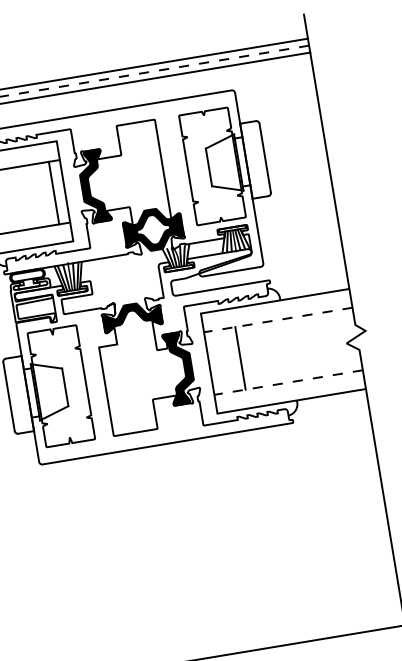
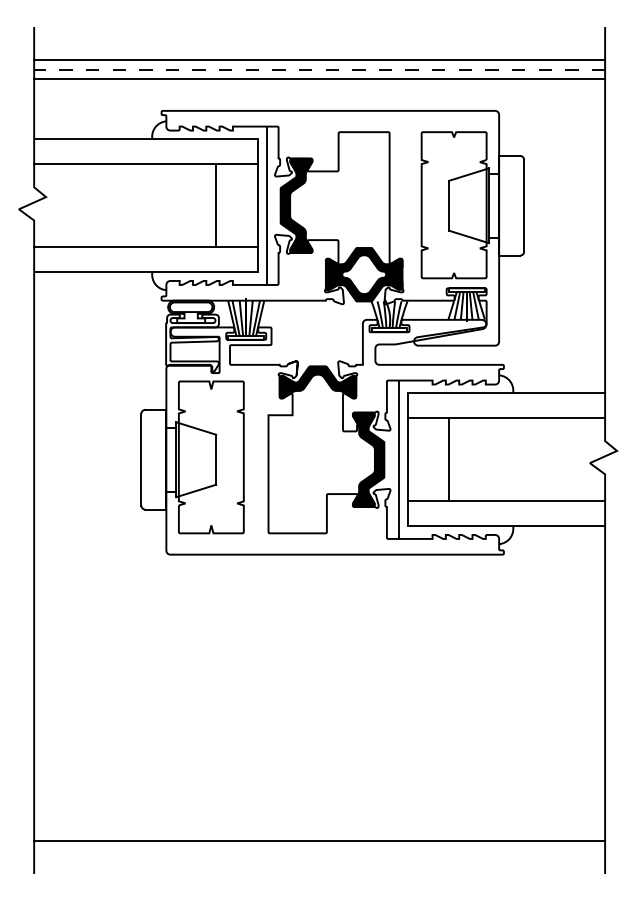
line: (71, 189) -> (266, 205), added
line: (54, 192) -> (216, 205), moved
line: (278, 320) -> (506, 418), dashed -> solid
line: (202, 364) -> (398, 459), added
line: (288, 382) -> (506, 501), dashed -> solid

